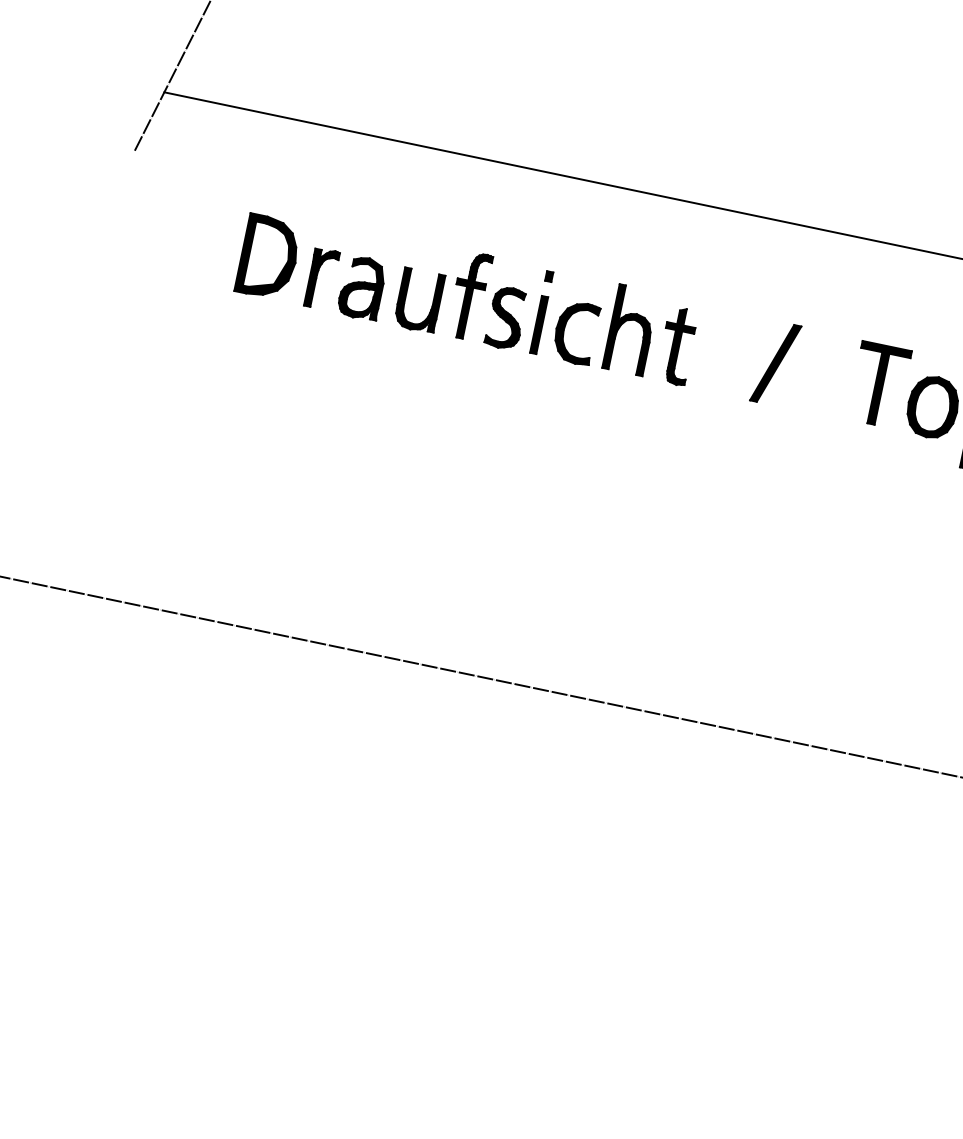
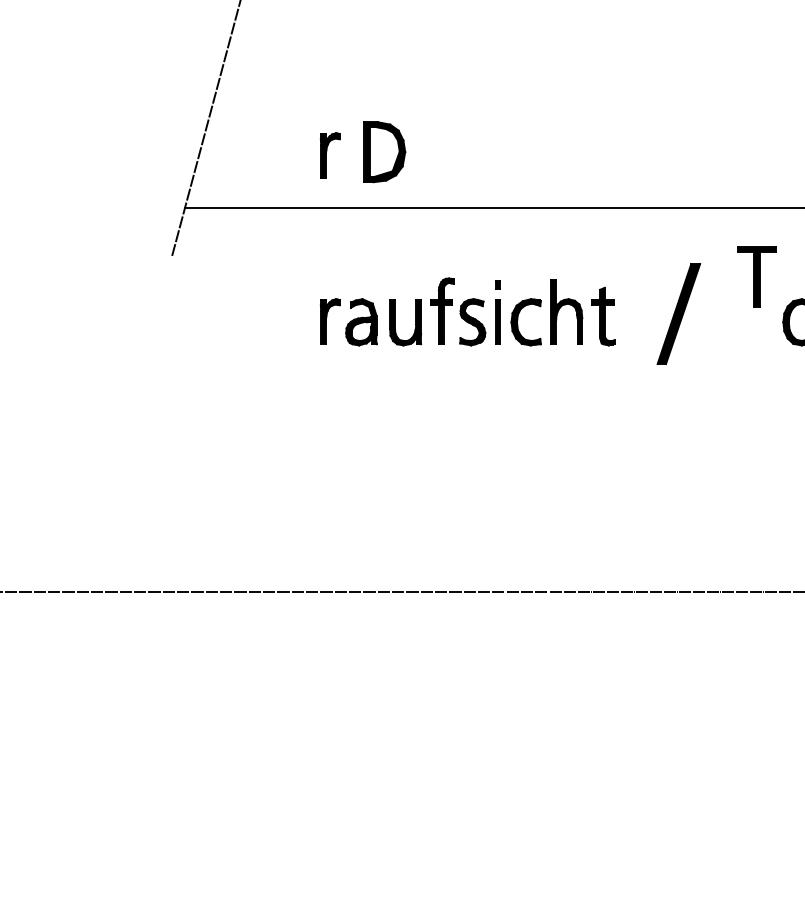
part: (367, 63) -> (330, 155), added
part: (268, 257) -> (384, 152), moved
part: (775, 363) -> (678, 314), size x1.6
part: (879, 384) -> (756, 276), moved

